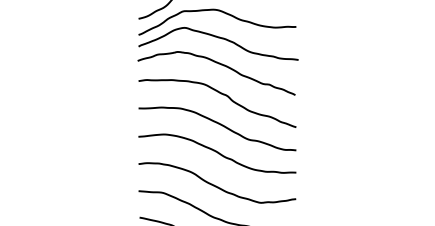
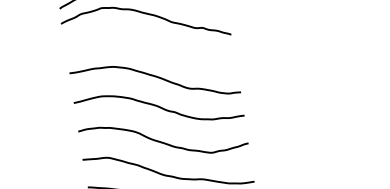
curve: (221, 94) -> (153, 45), removed

